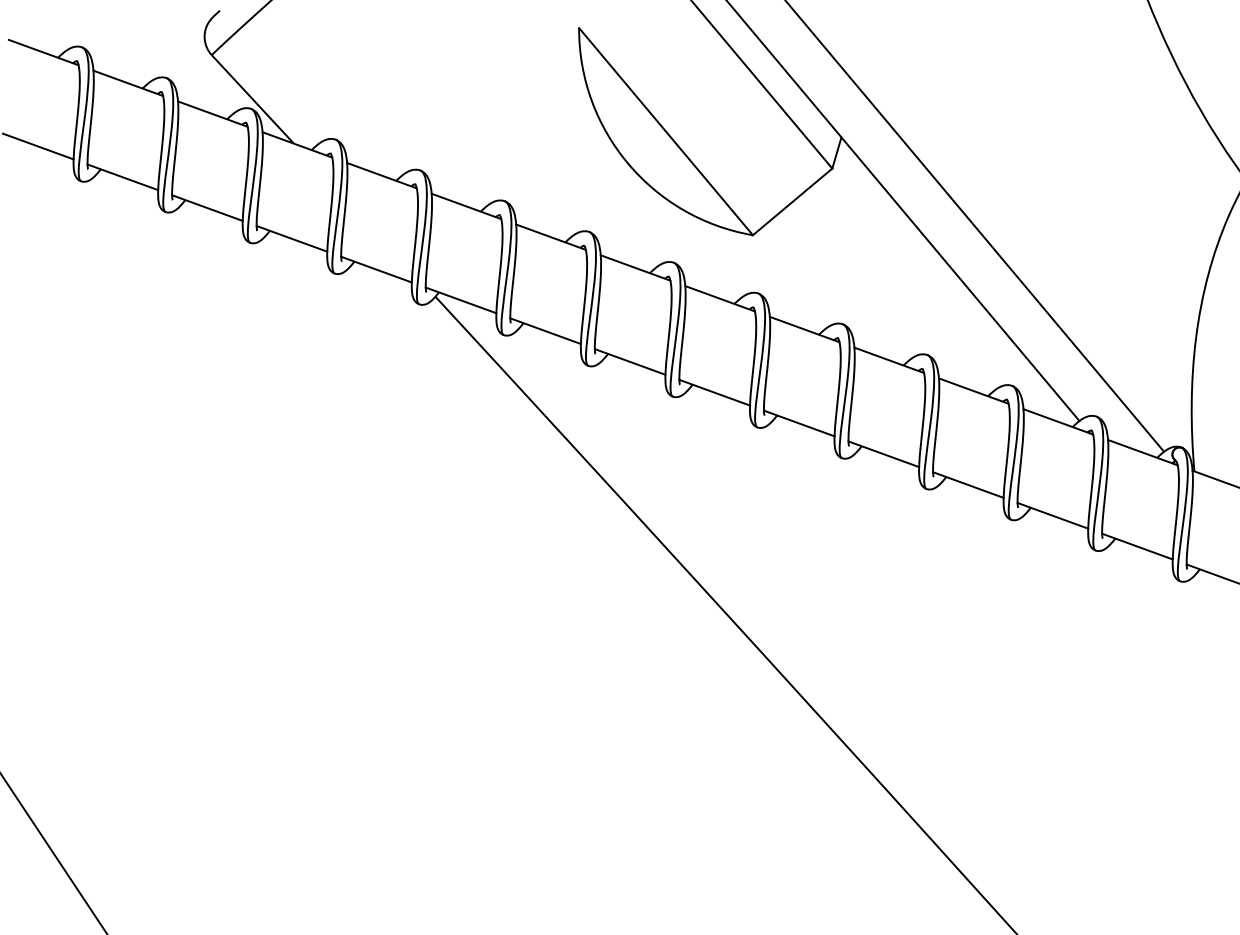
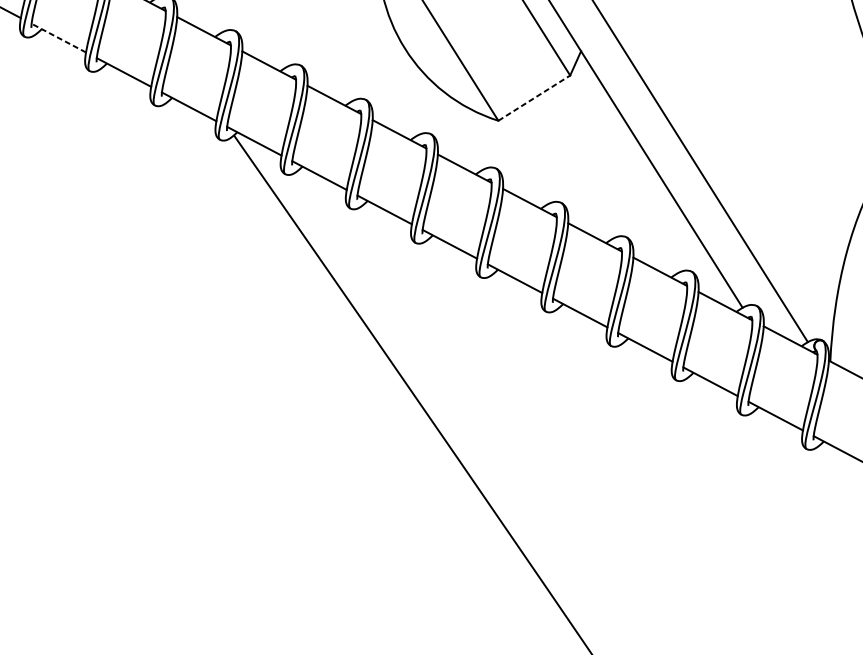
line: (792, 201) -> (534, 97), solid -> dashed
line: (207, 208) -> (58, 38), solid -> dashed

